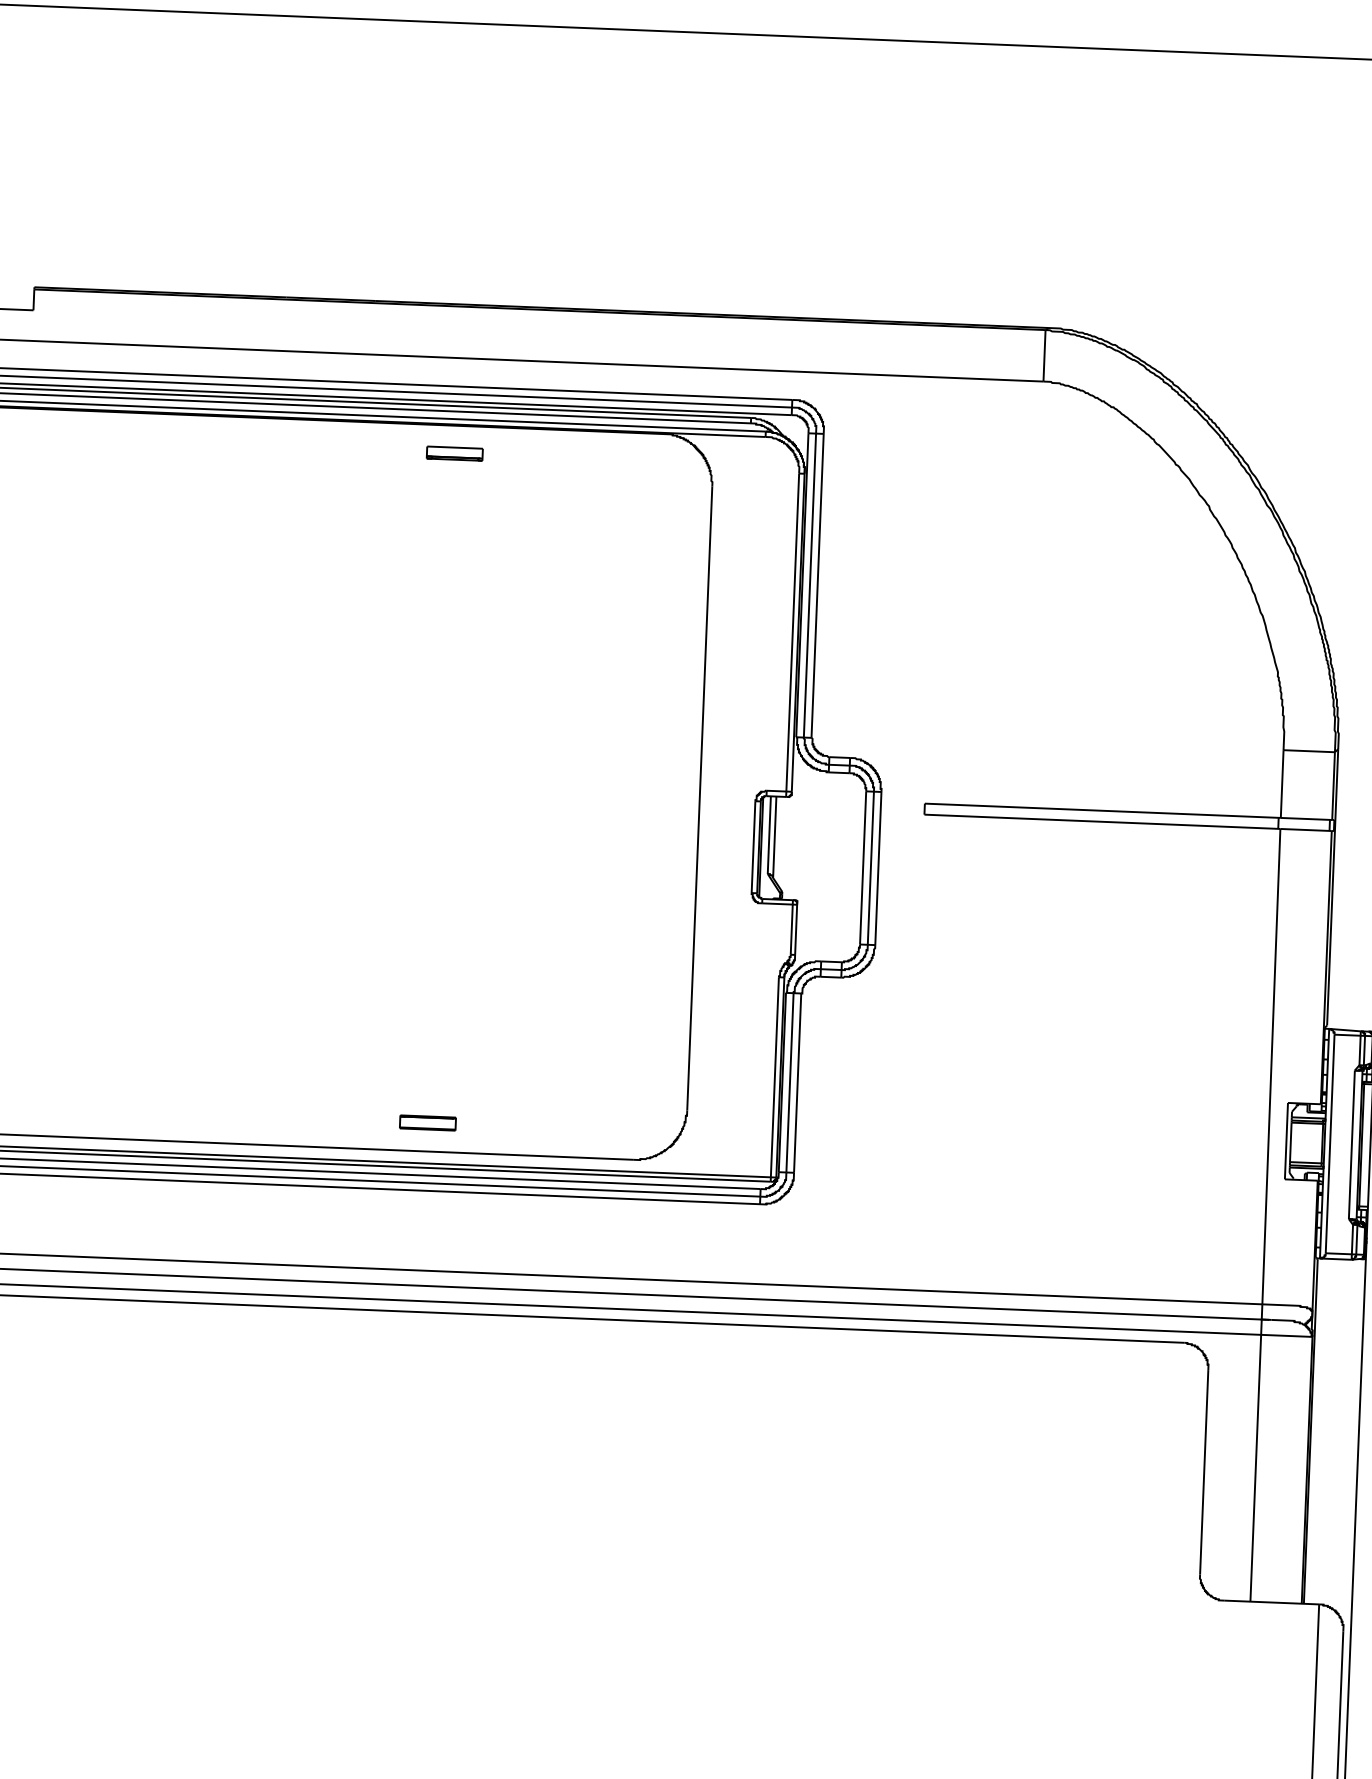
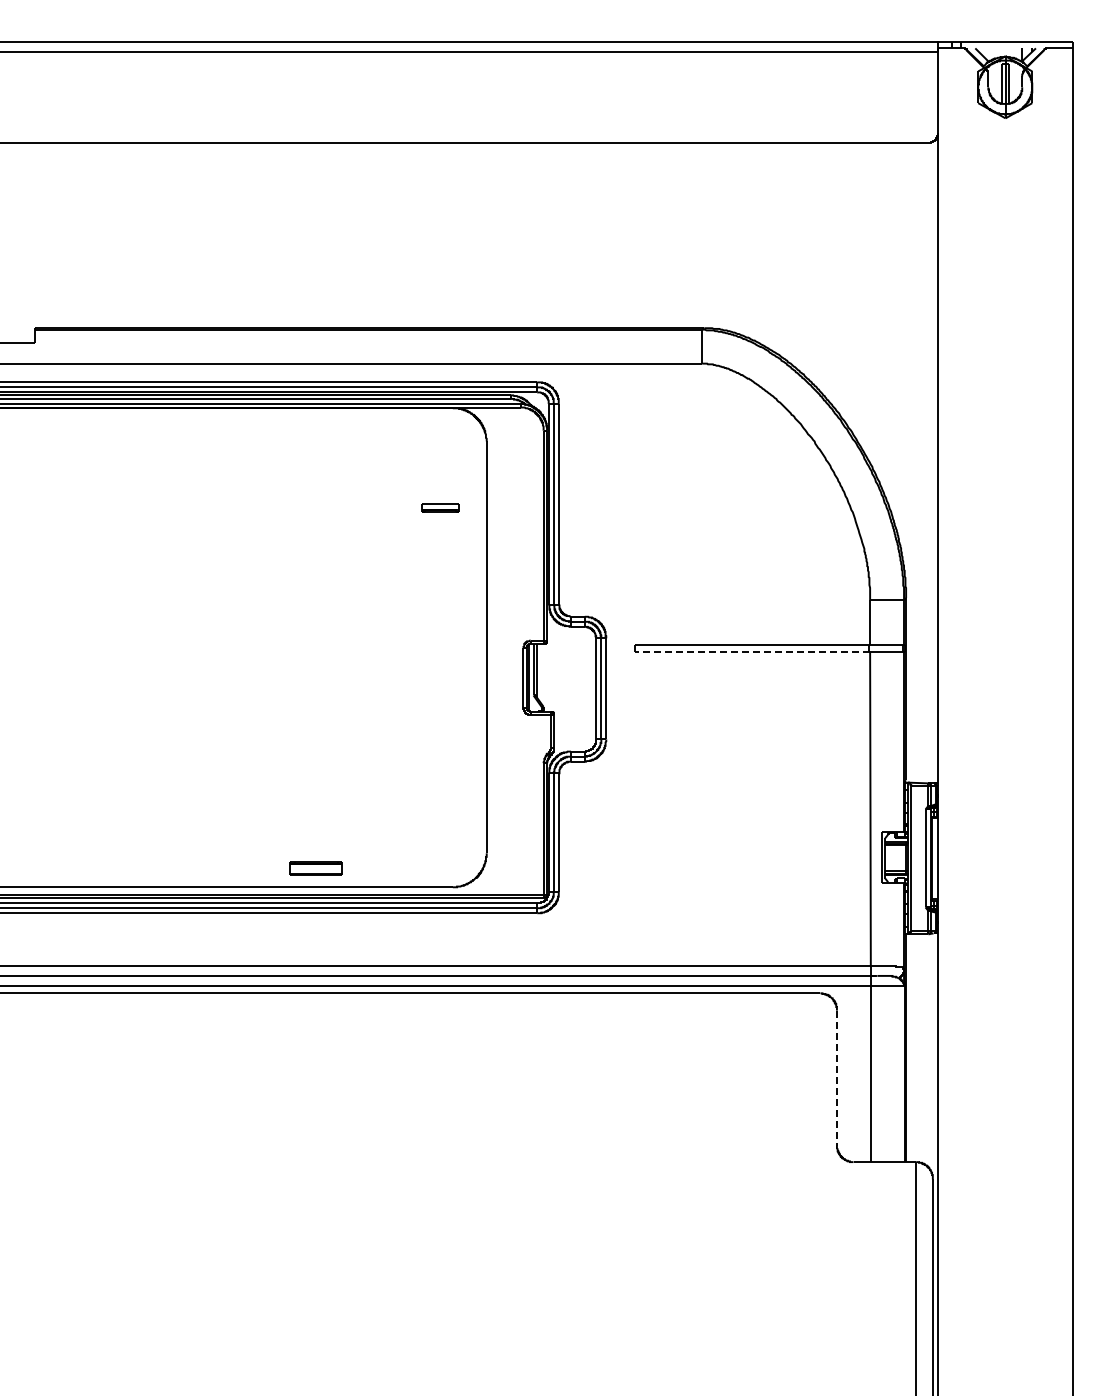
part: (455, 453) -> (440, 507), moved
line: (1102, 822) -> (752, 652), solid -> dashed
part: (428, 1123) -> (316, 868), size x1.4
line: (1203, 1472) -> (836, 1078), solid -> dashed

